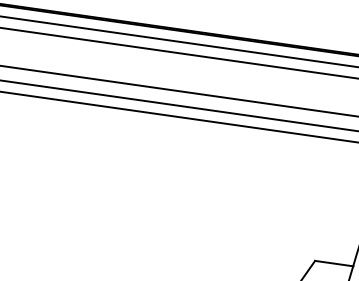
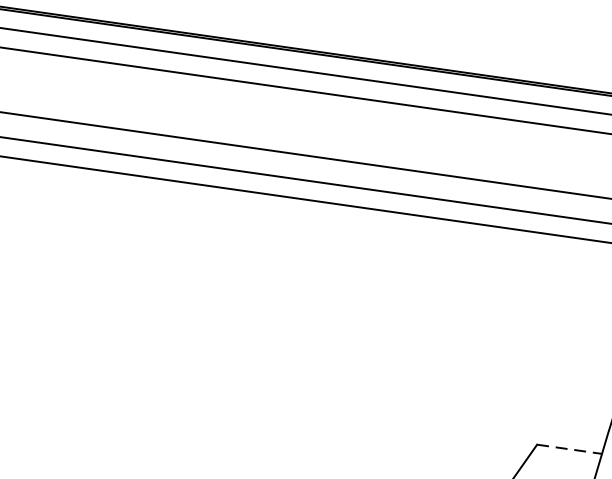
line: (334, 263) -> (570, 449), solid -> dashed

